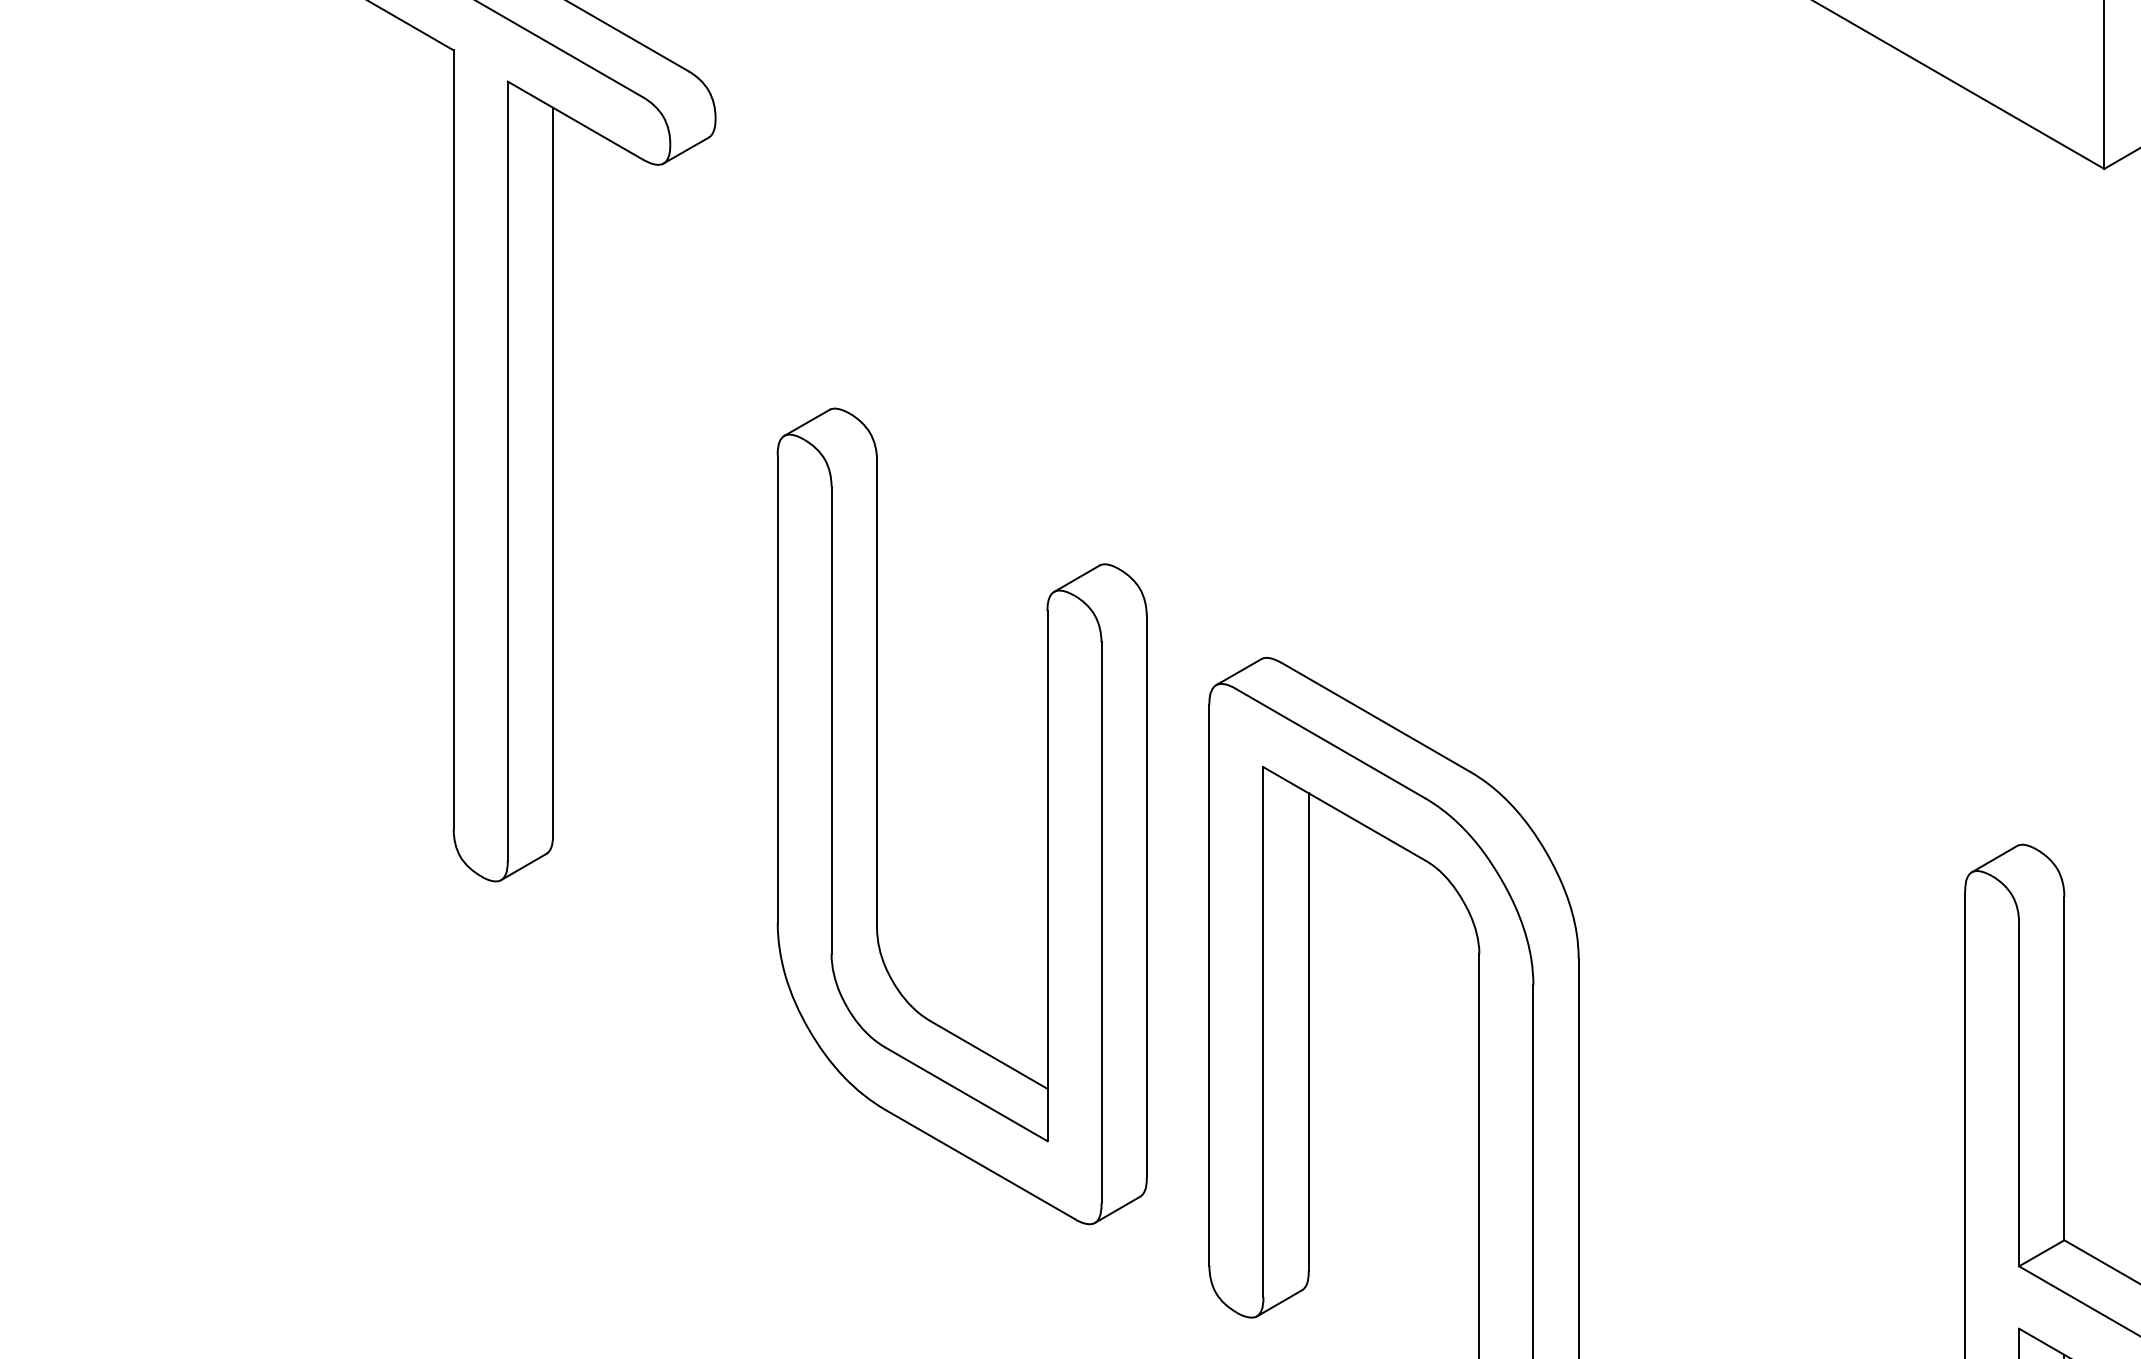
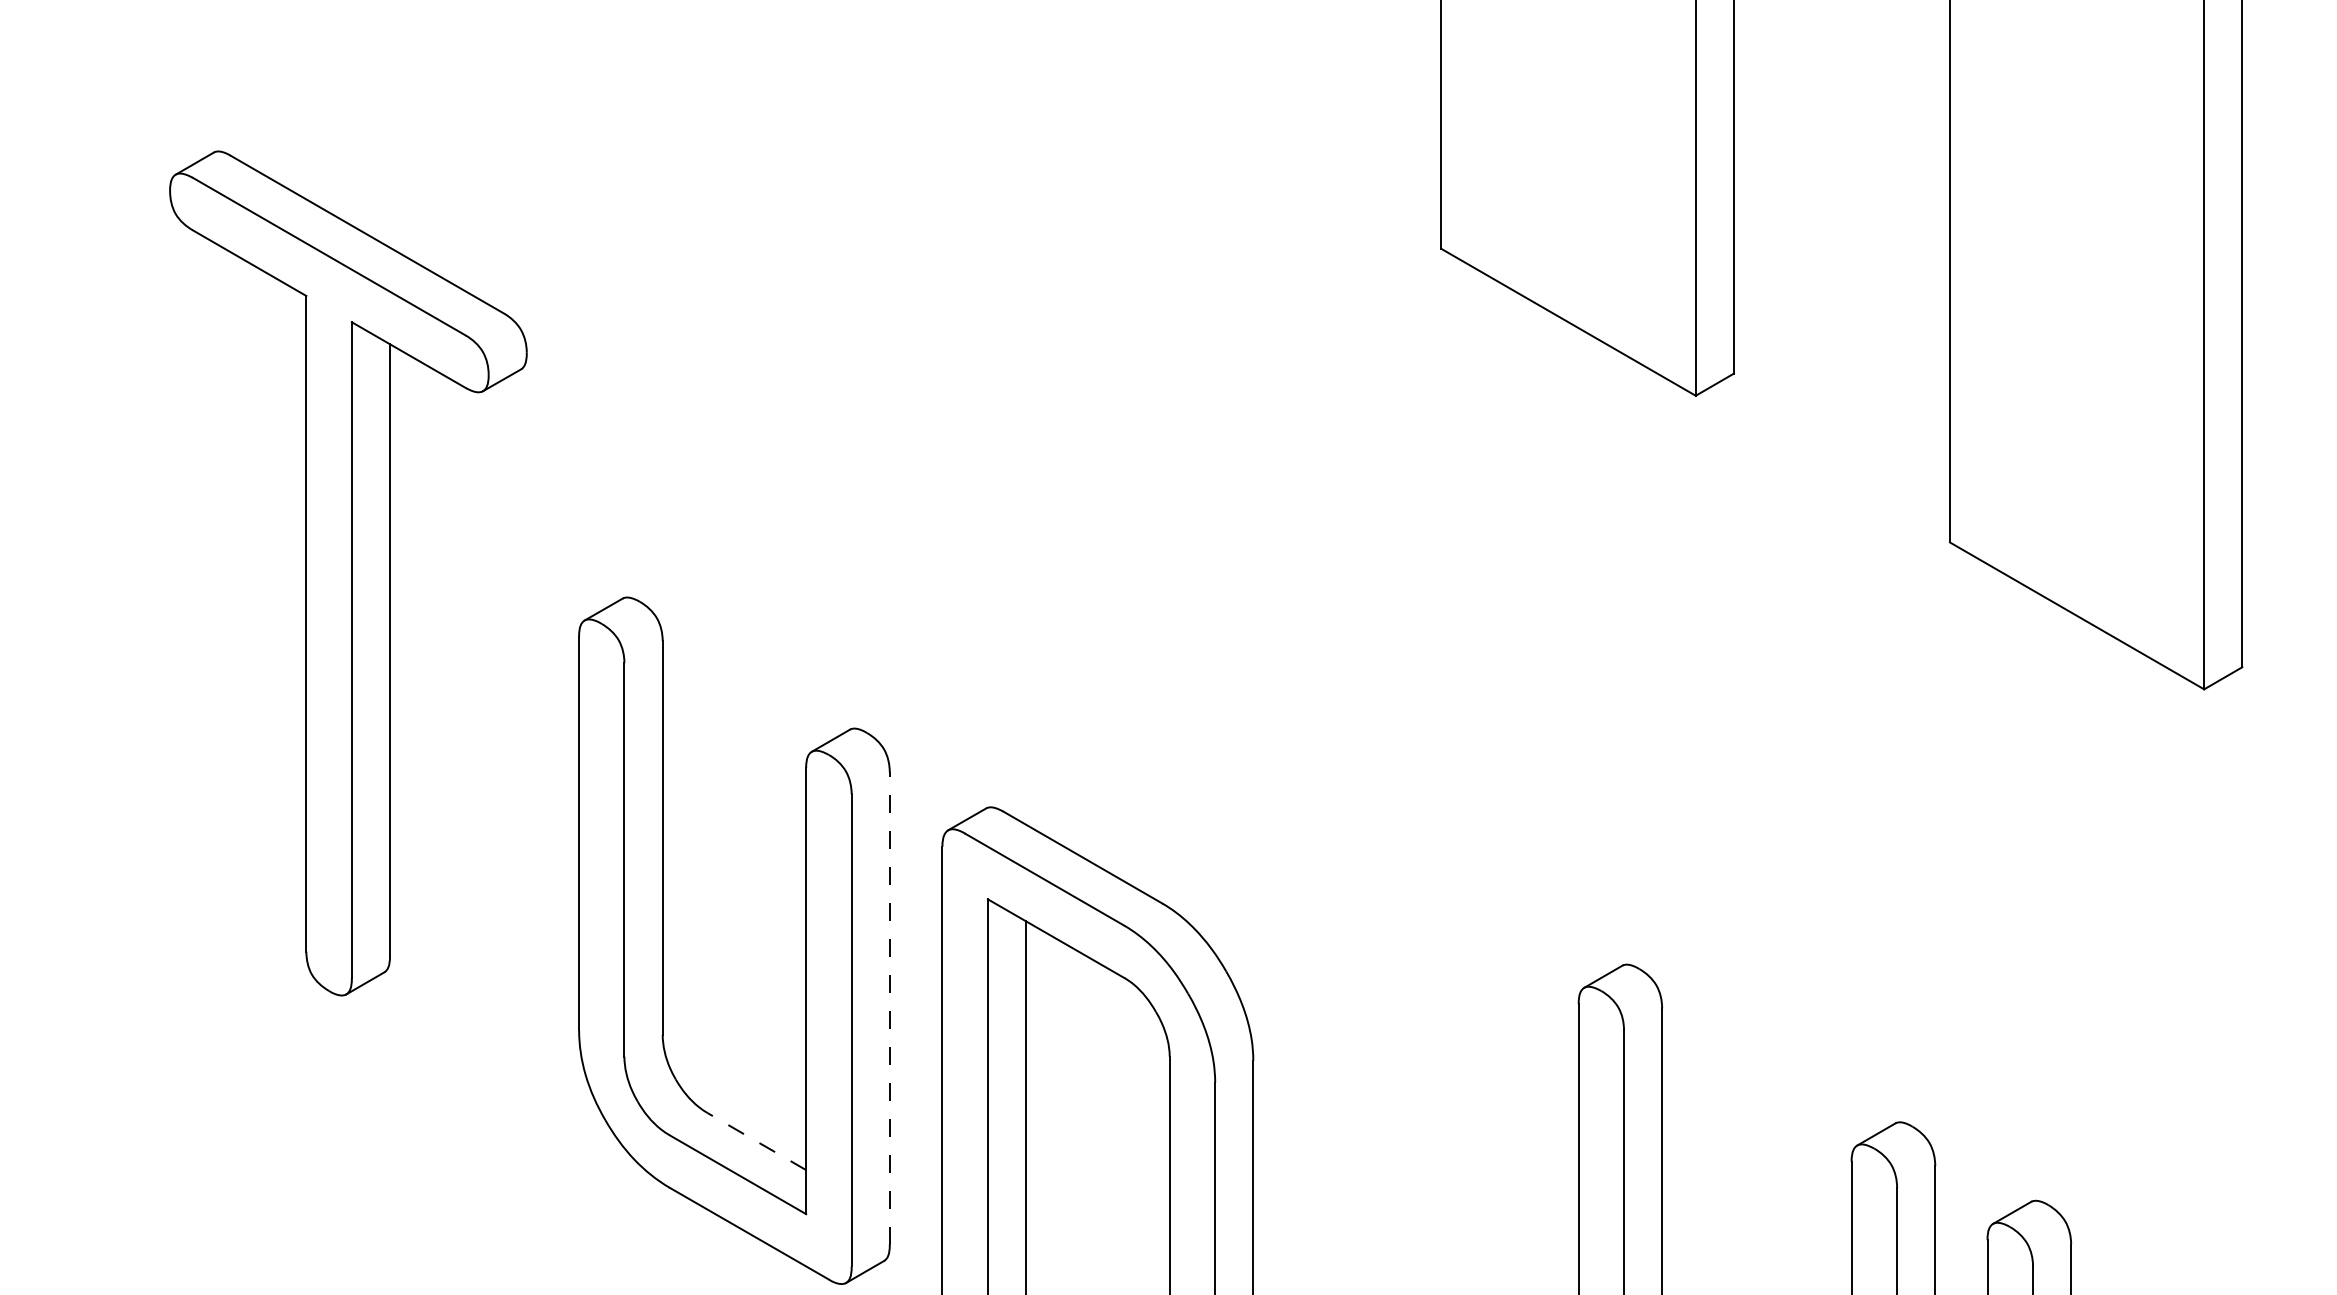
line: (1146, 895) -> (889, 1007), solid -> dashed
line: (989, 1054) -> (757, 1141), solid -> dashed

